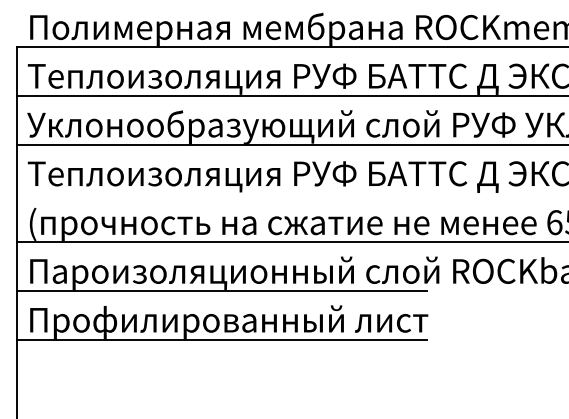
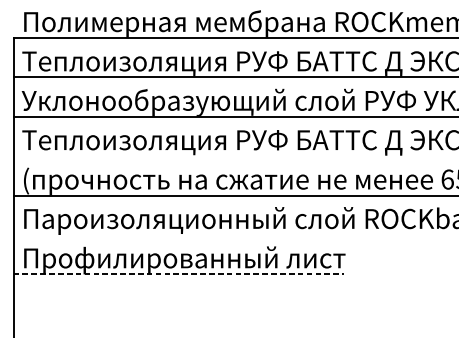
line: (221, 291) -> (178, 235), removed
line: (221, 340) -> (178, 274), solid -> dashed

